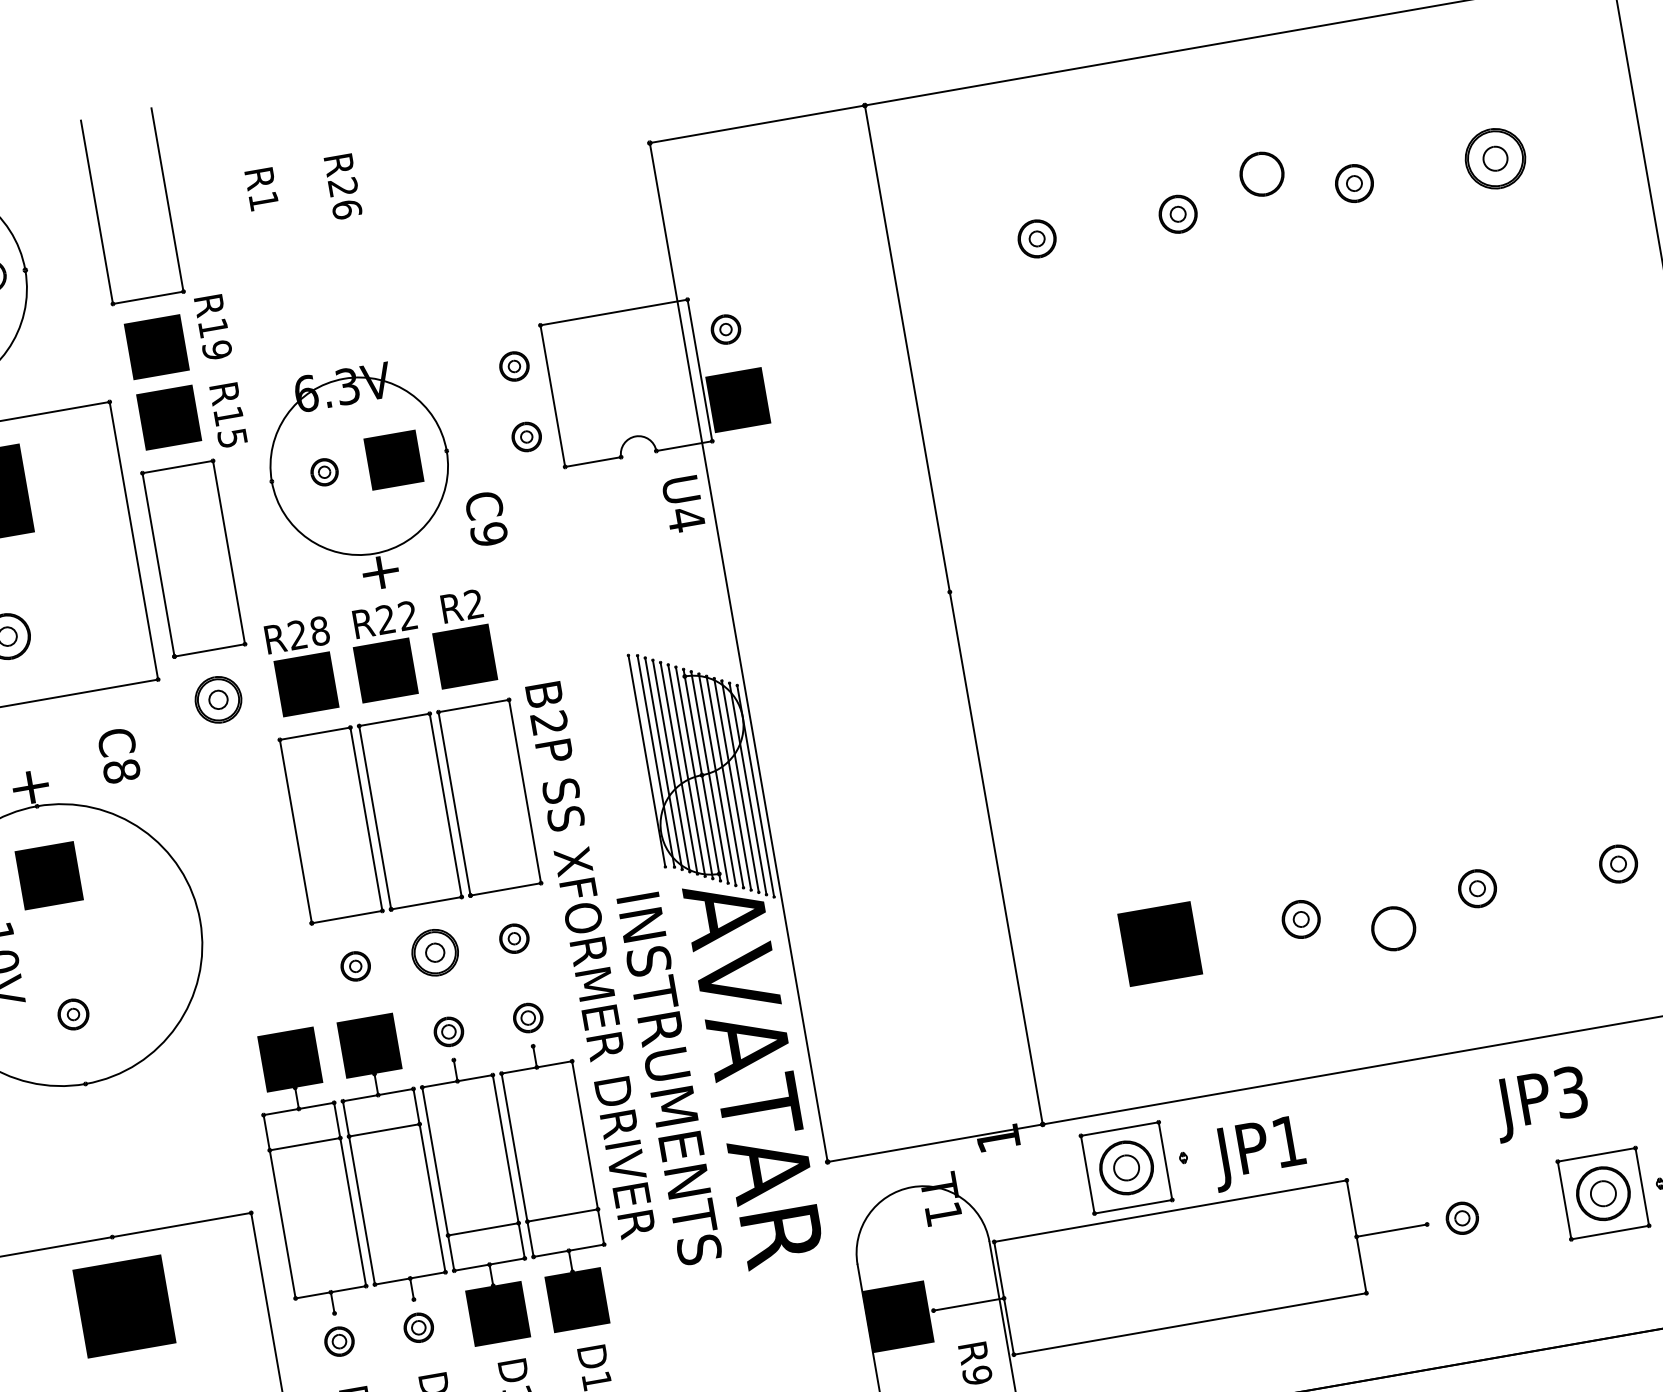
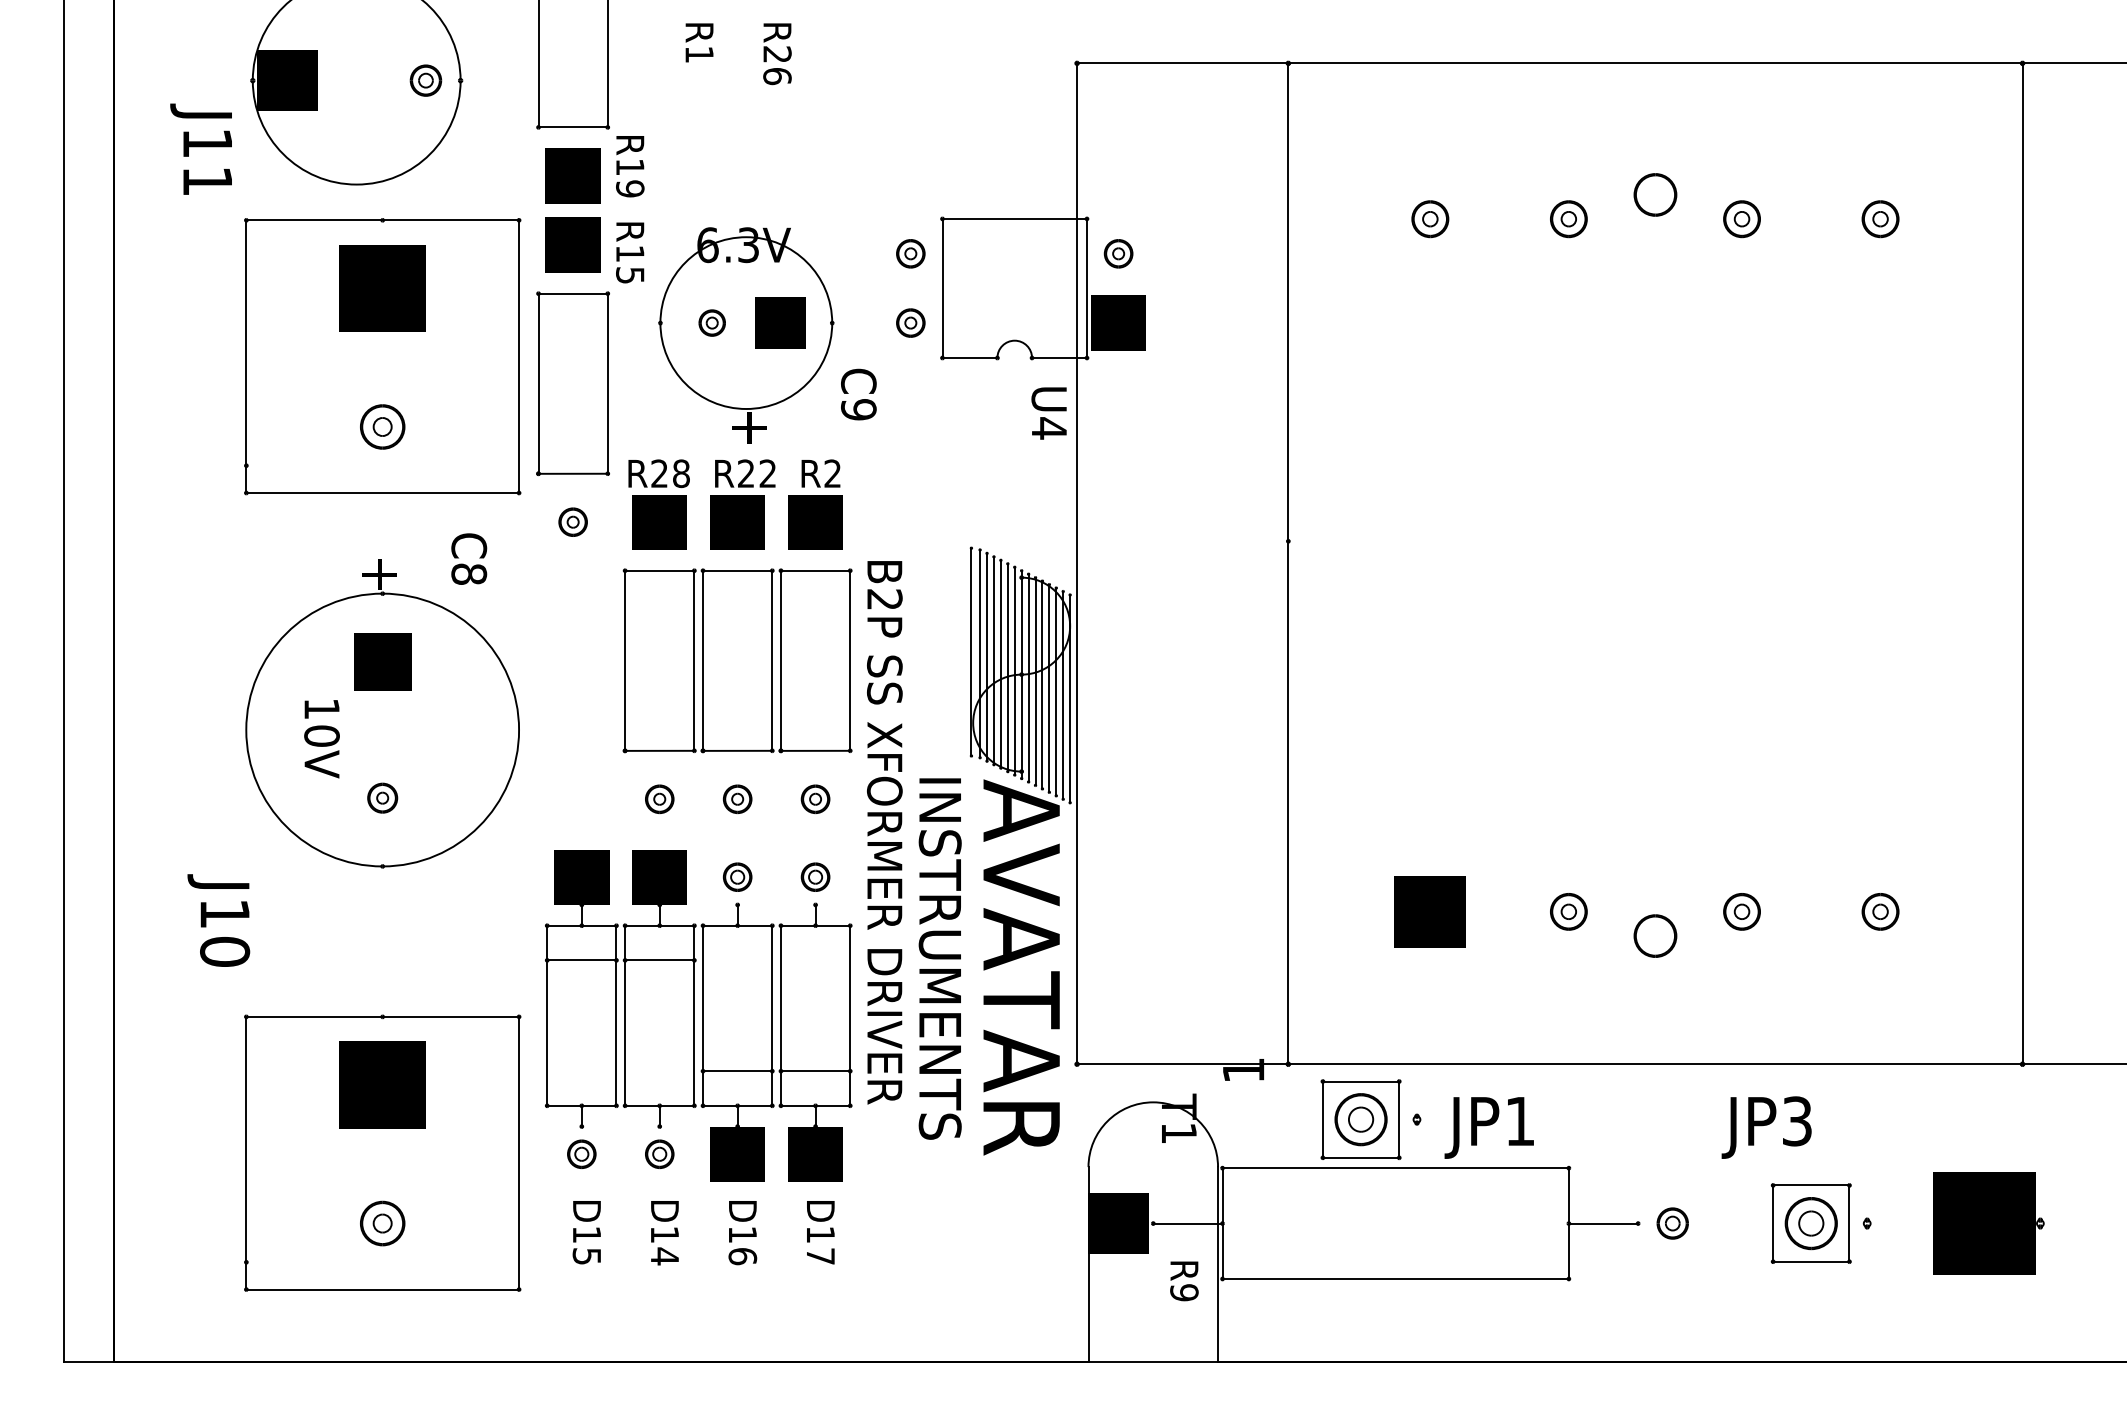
part: (1495, 159) -> (1880, 219), size x0.62
part: (217, 699) -> (572, 521), size x0.62
part: (434, 951) -> (737, 798), size x0.62

